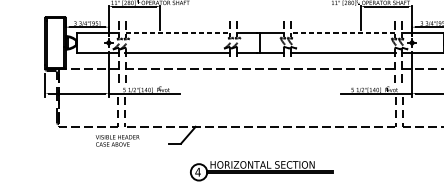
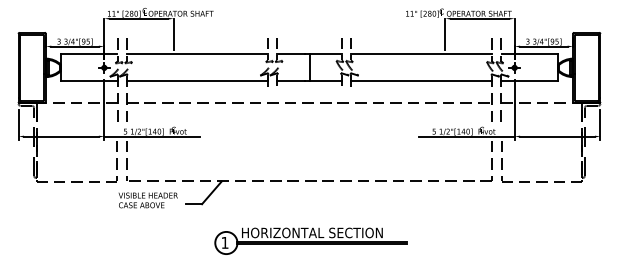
line: (177, 33) -> (197, 54), dashed -> solid
line: (343, 33) -> (421, 54), dashed -> solid
text: (117, 140) -> (147, 200), moved
text: (197, 171) -> (224, 242), 4 -> 1

